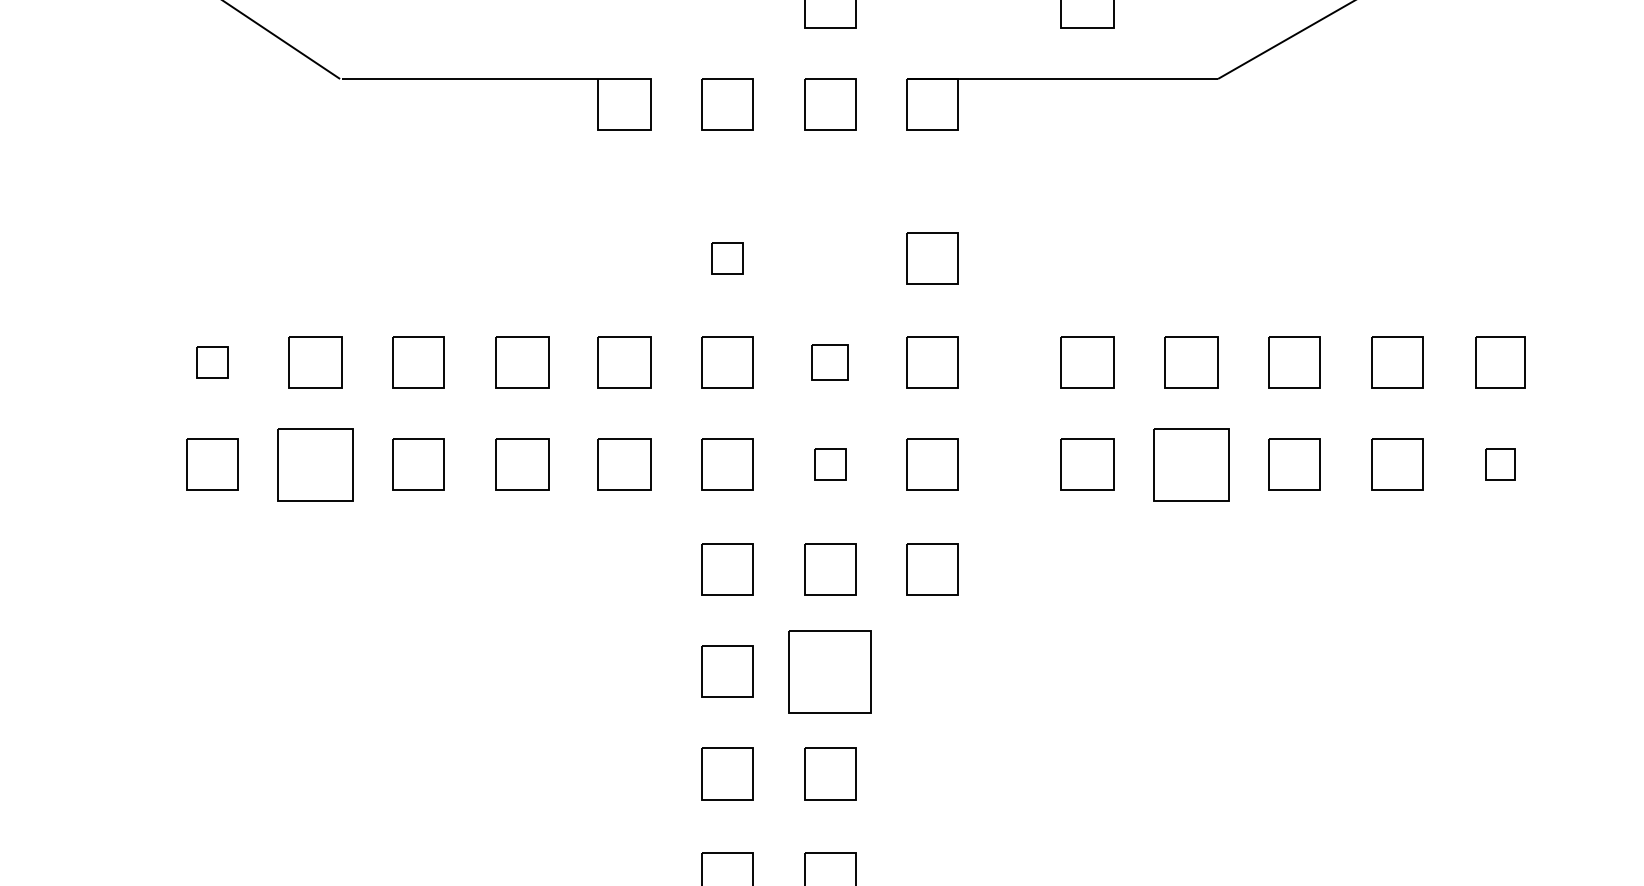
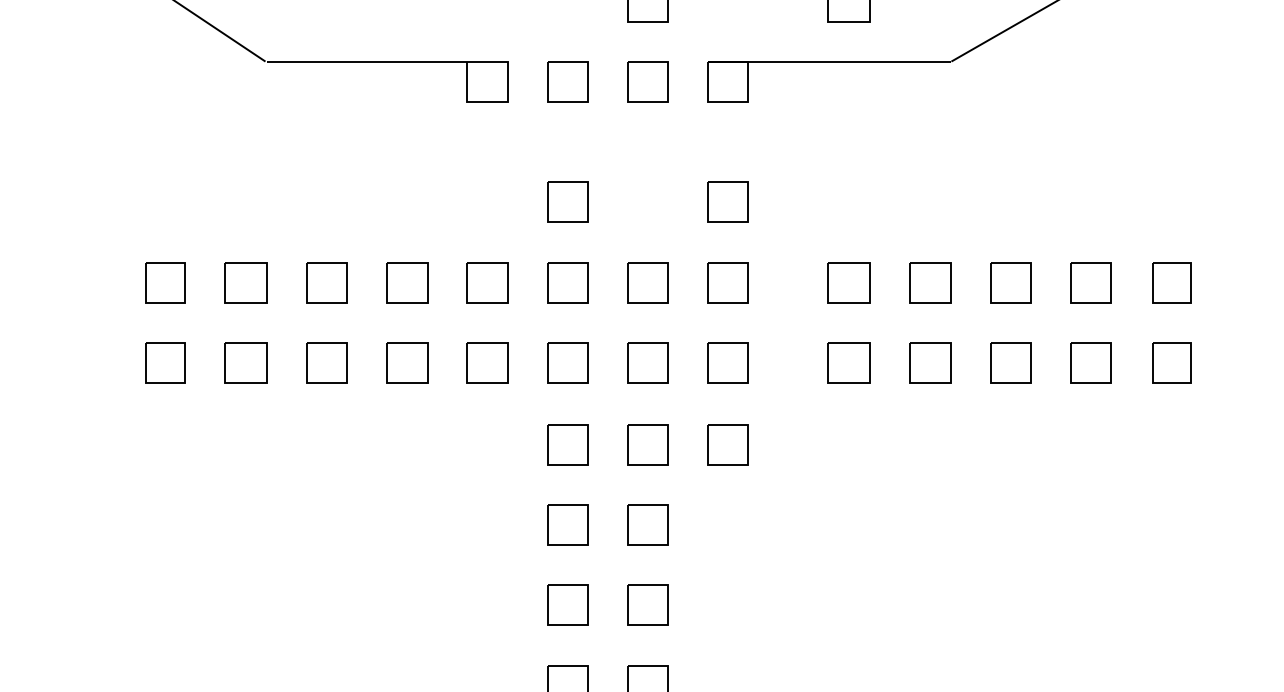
part: (727, 258) -> (568, 201), size x1.67
part: (212, 362) -> (165, 283), size x1.67
part: (830, 362) -> (648, 283), size x1.43
part: (315, 464) -> (246, 362), size x0.71
part: (830, 464) -> (648, 362), size x1.67
part: (1191, 464) -> (930, 362), size x0.71
part: (1500, 464) -> (1172, 362), size x1.67
part: (830, 671) -> (648, 524), size x0.62

